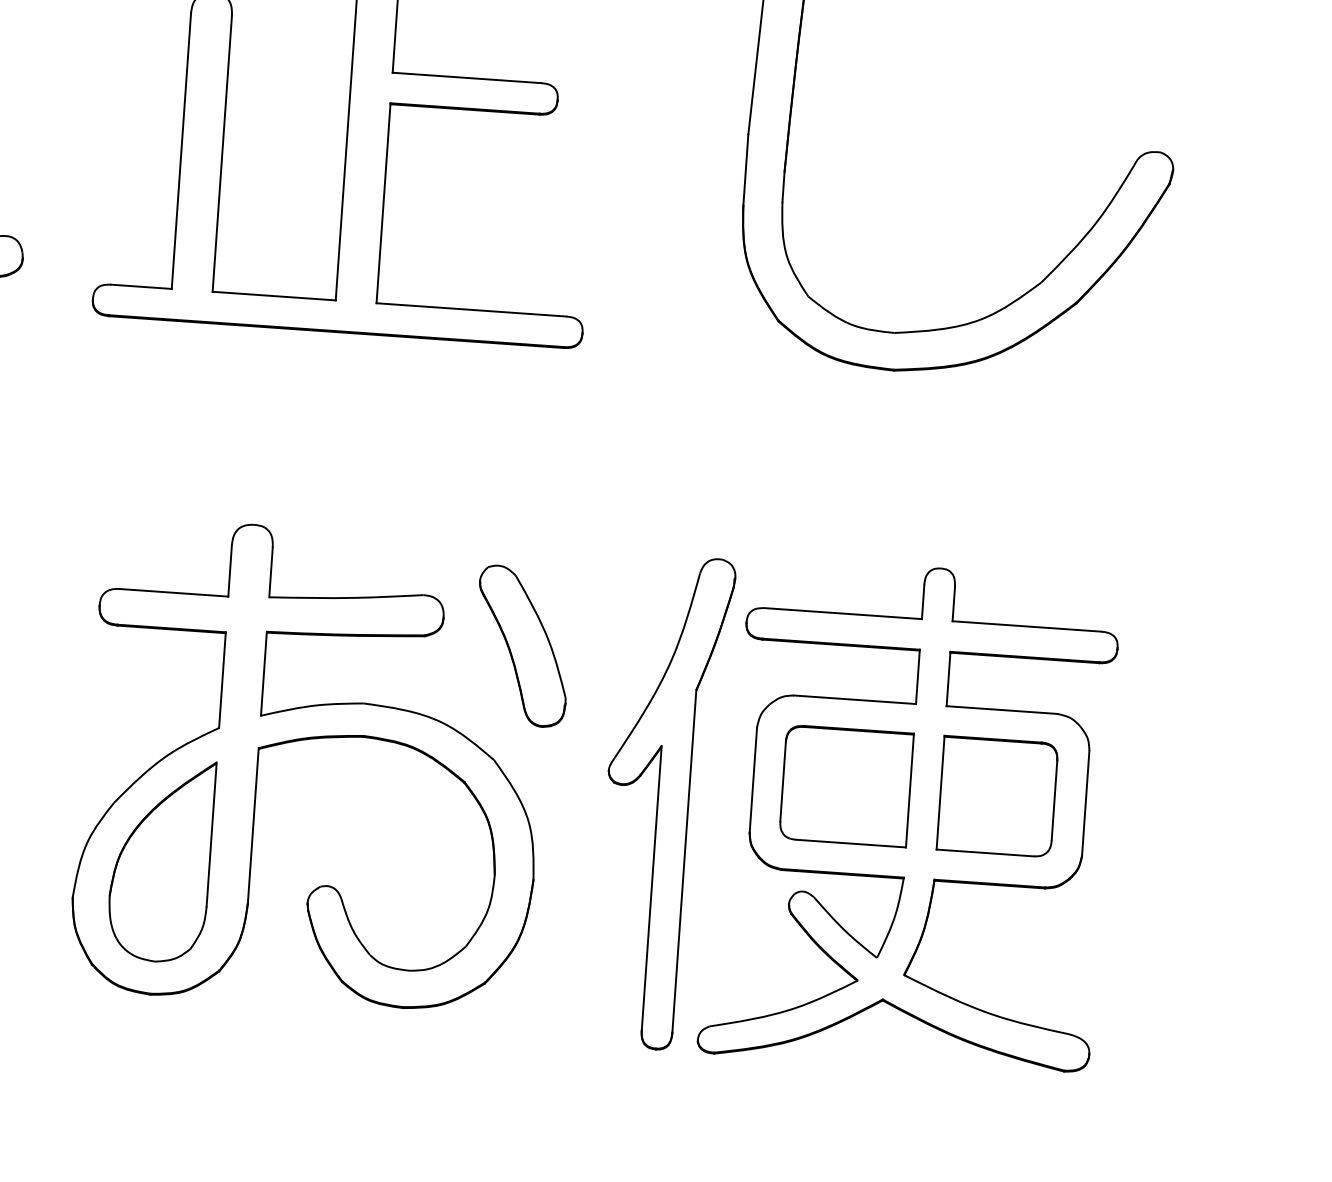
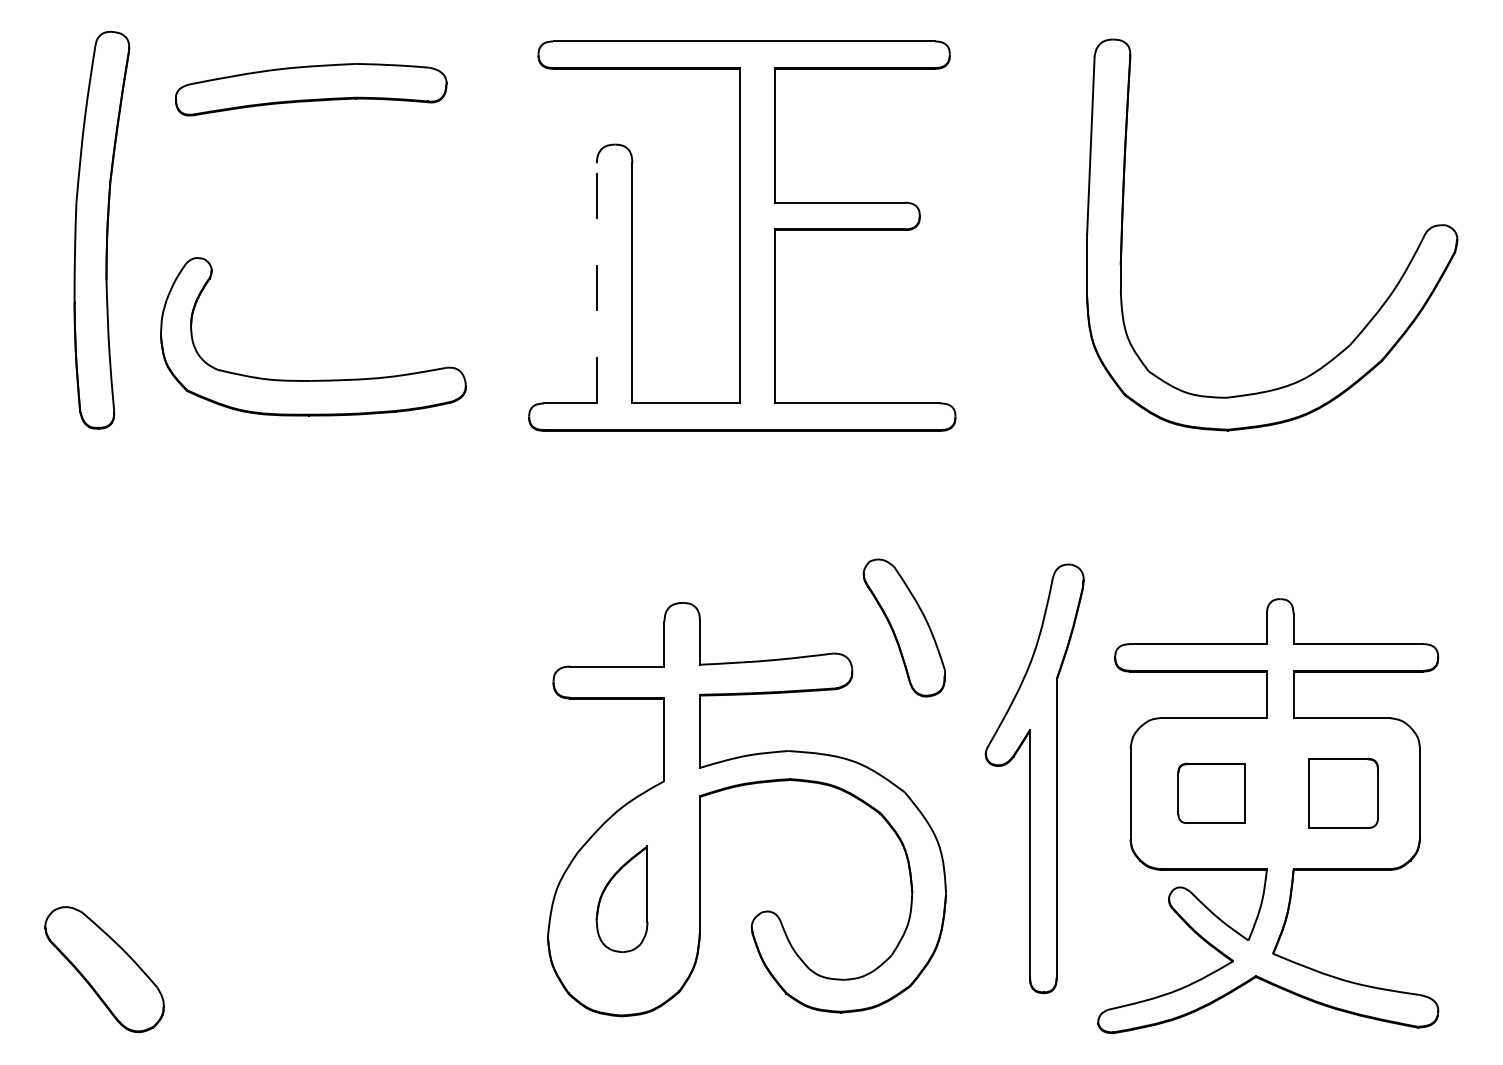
line: (181, 149) -> (596, 282), solid -> dashed
part: (521, 645) -> (903, 627), moved
part: (846, 786) -> (1211, 793), size x0.6
part: (997, 796) -> (1343, 793), size x0.7
part: (662, 802) -> (1034, 778), moved
part: (160, 860) -> (621, 899), size x0.6

